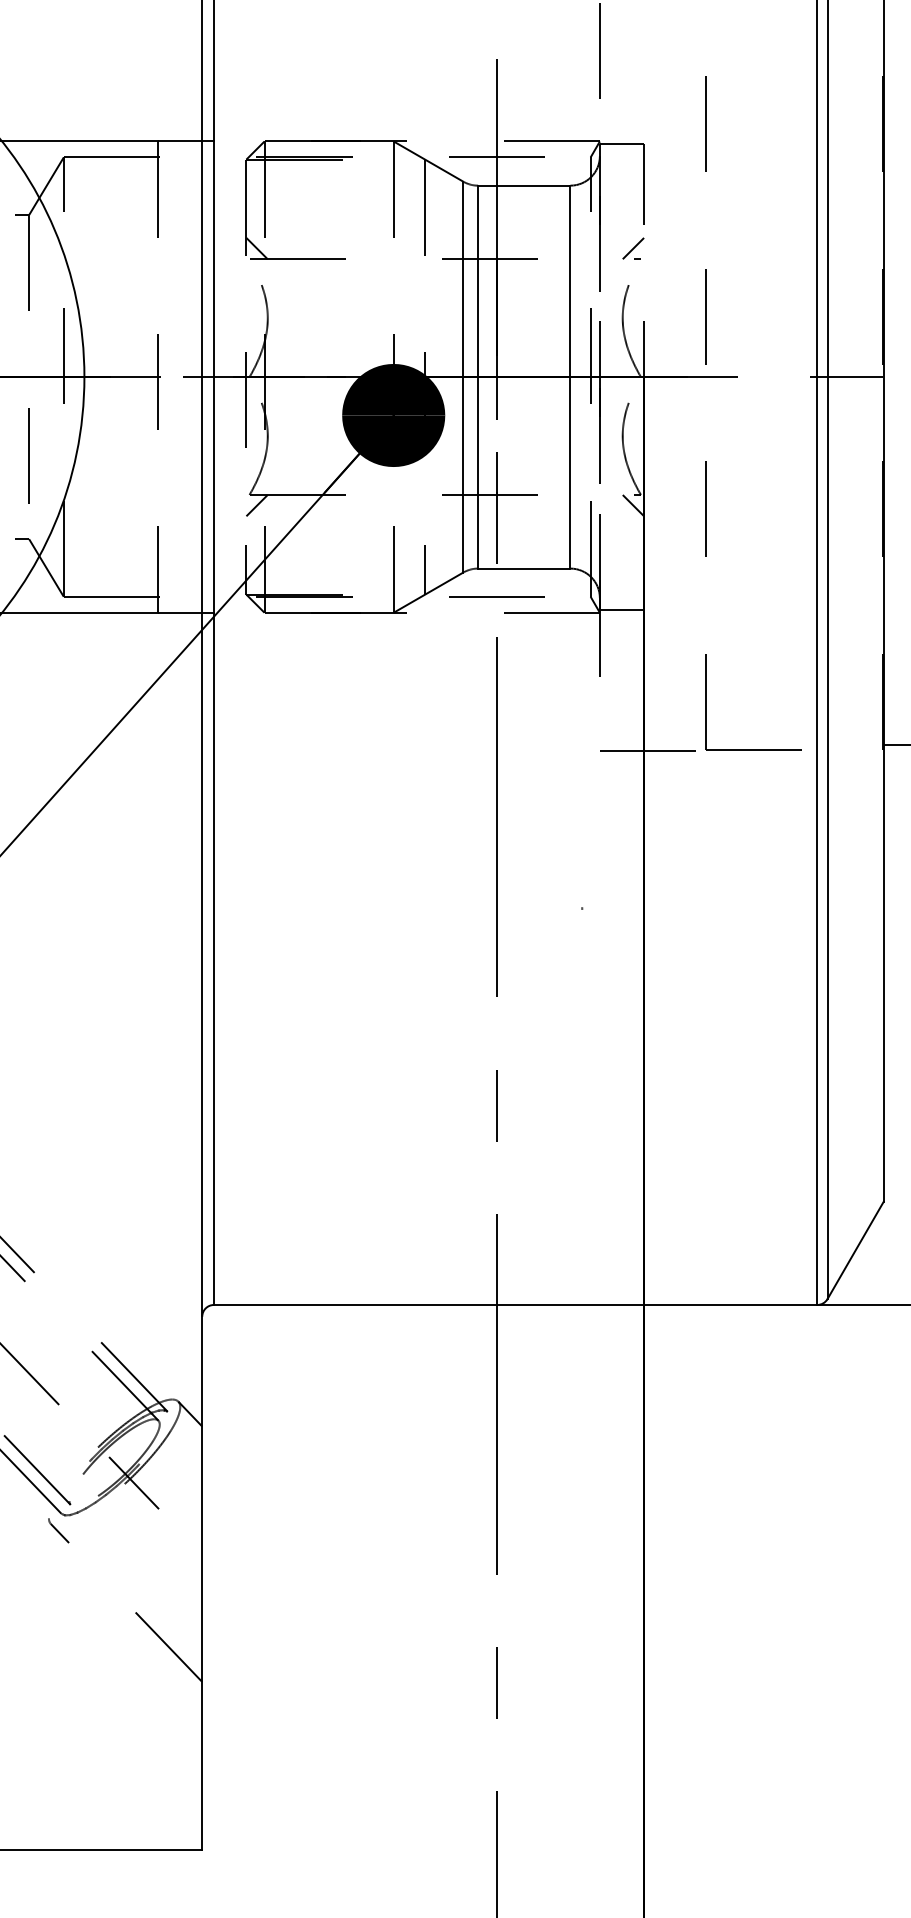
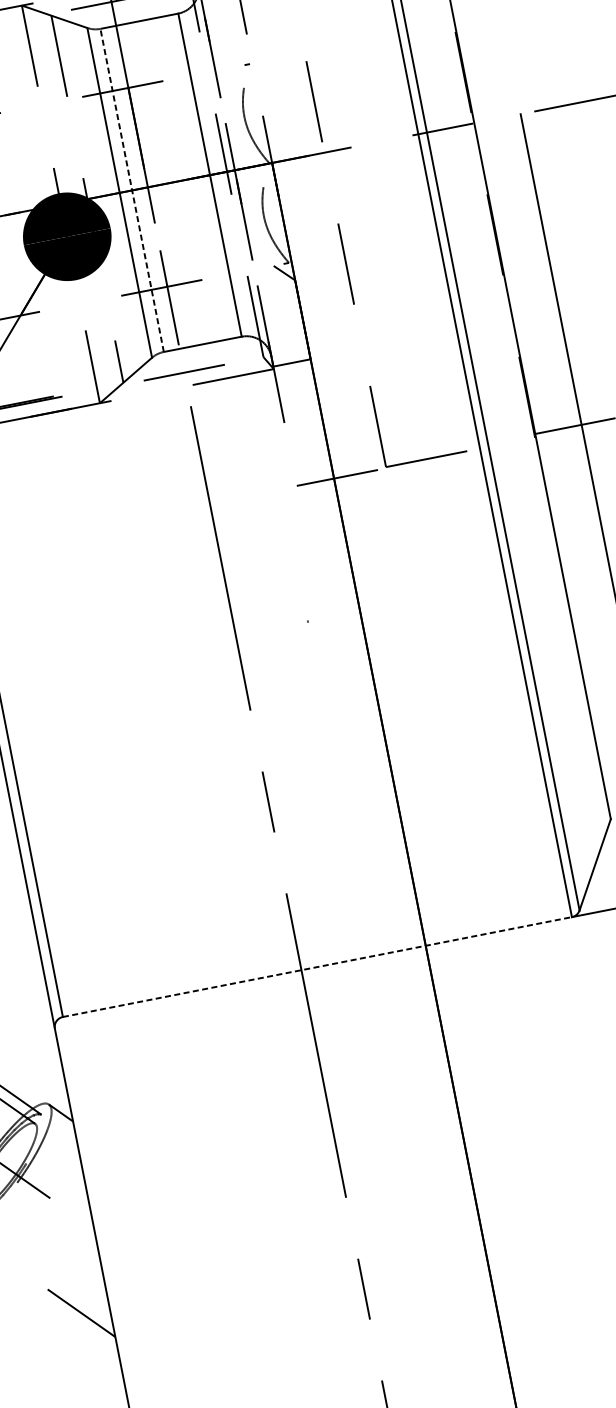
line: (633, 248) -> (241, 56), removed
line: (478, 376) -> (132, 189), solid -> dashed
line: (515, 1304) -> (317, 966), solid -> dashed

